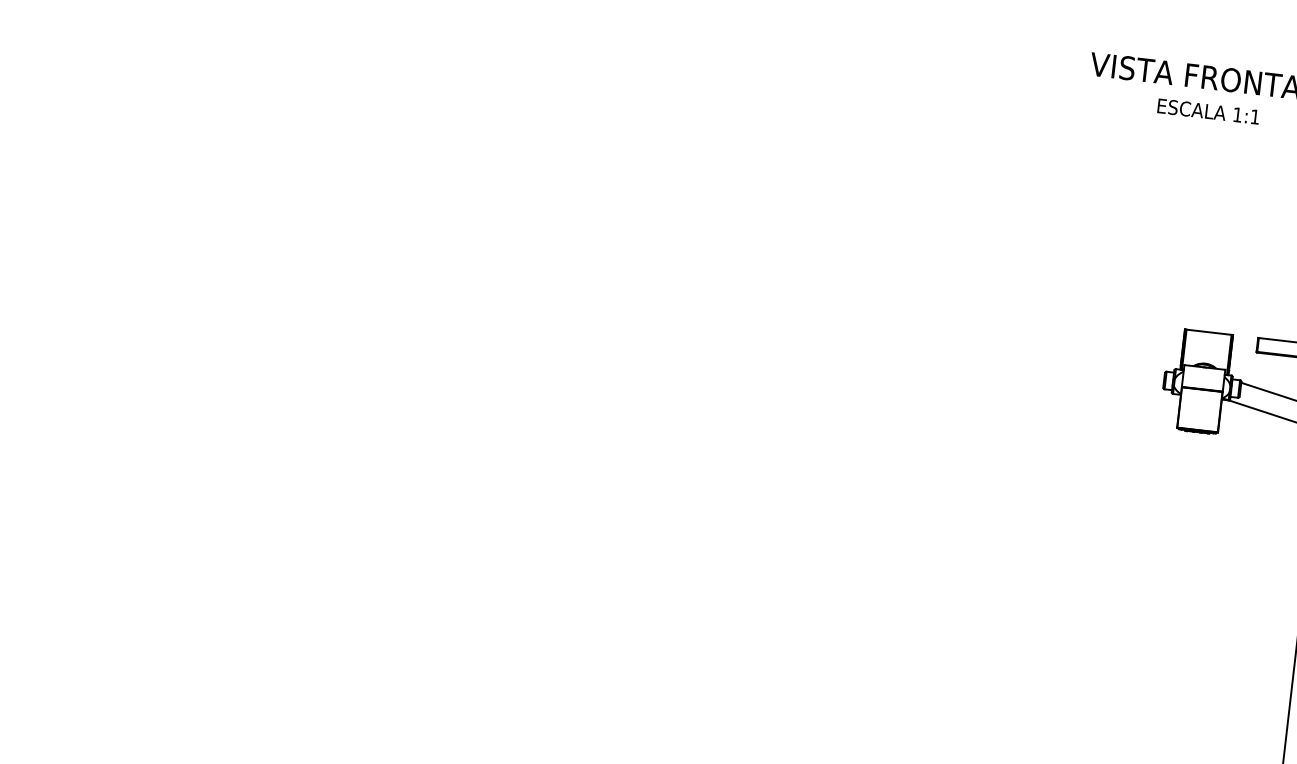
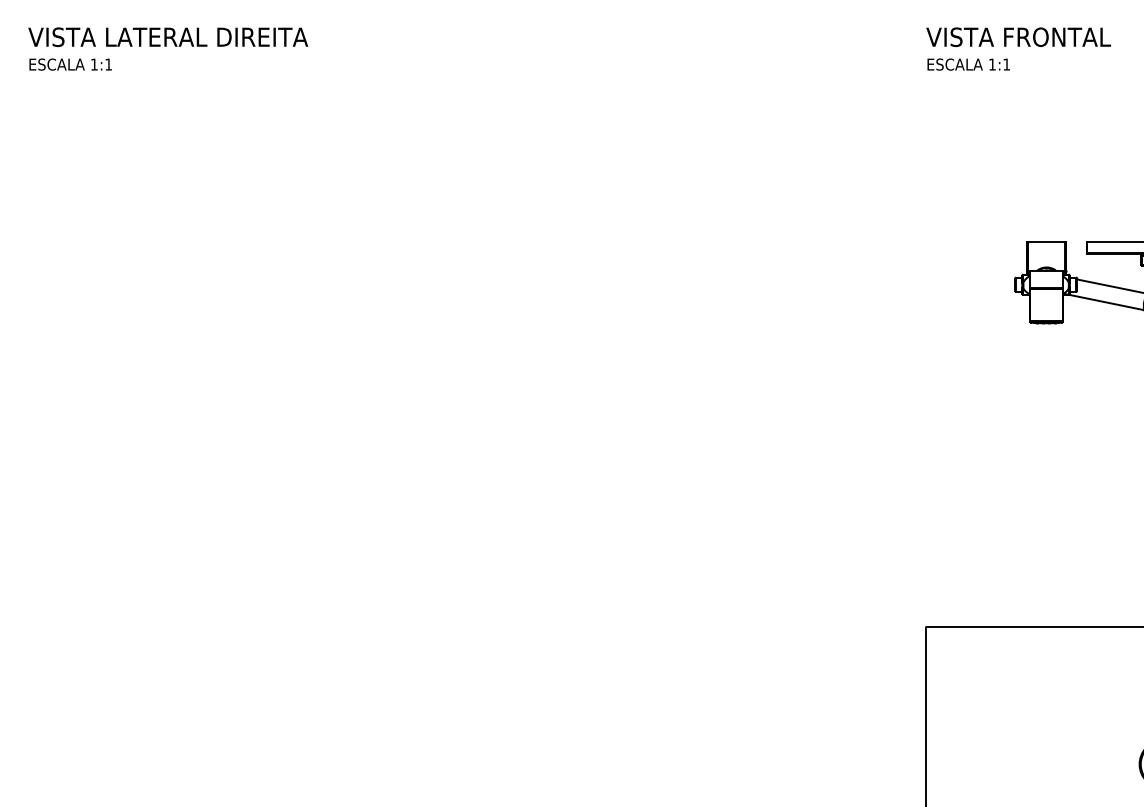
text: (1208, 111) -> (968, 64), moved

